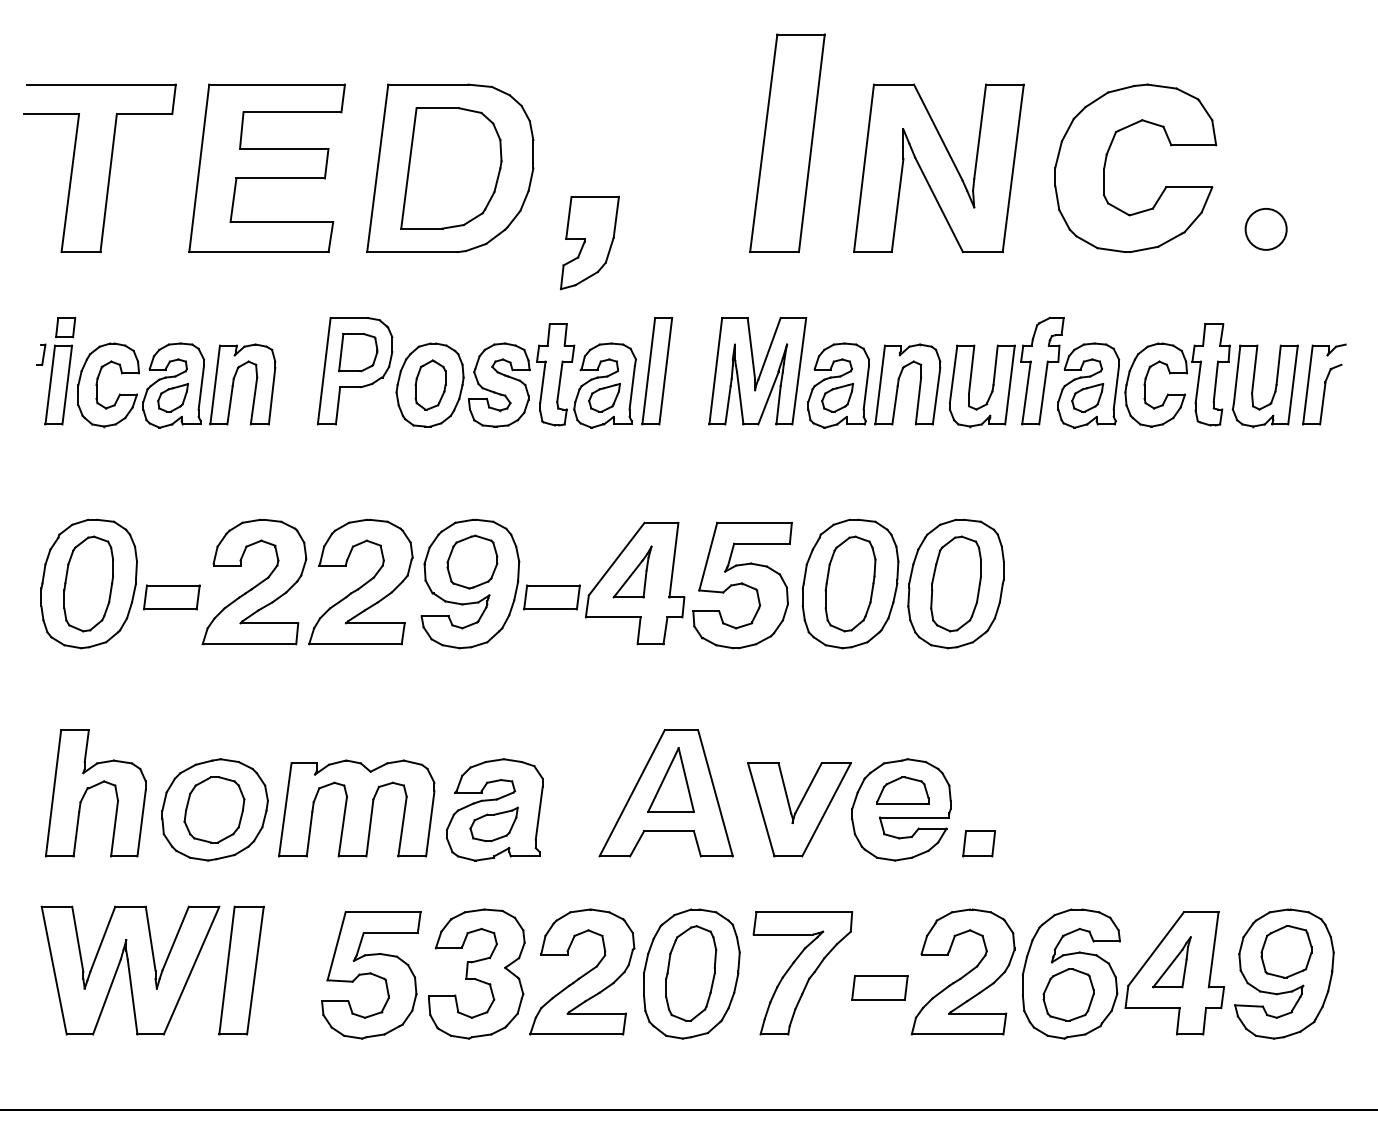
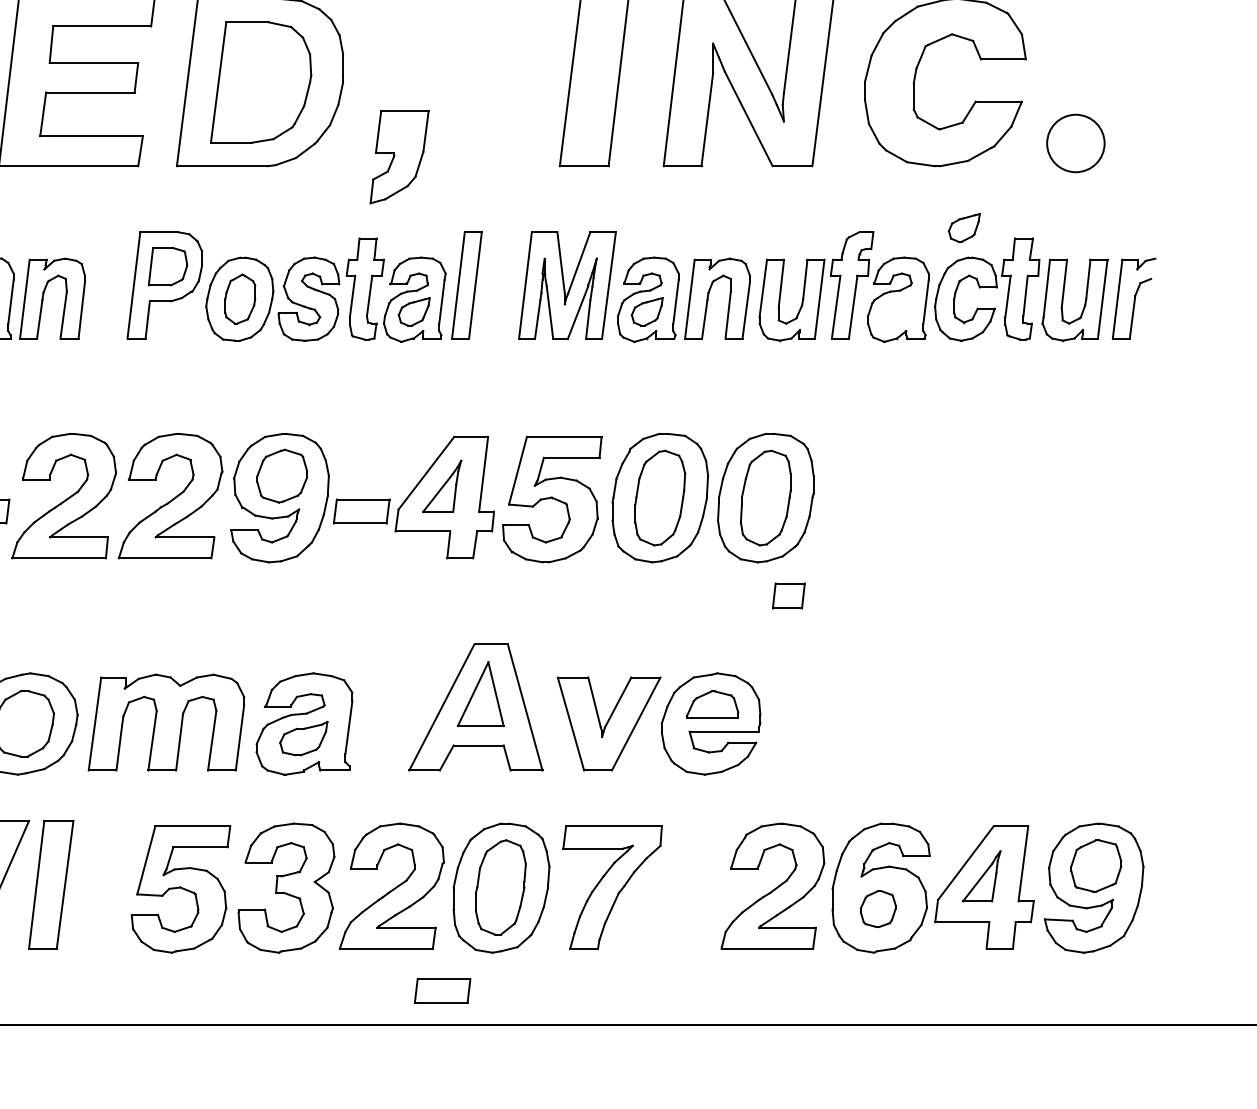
circle: (1265, 228) -> (1075, 142), size x1.4
part: (1087, 397) -> (964, 227), moved
part: (978, 843) -> (788, 595), moved
part: (879, 987) -> (442, 990), moved
part: (1068, 994) -> (878, 908), size x0.7

